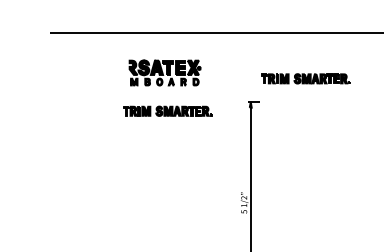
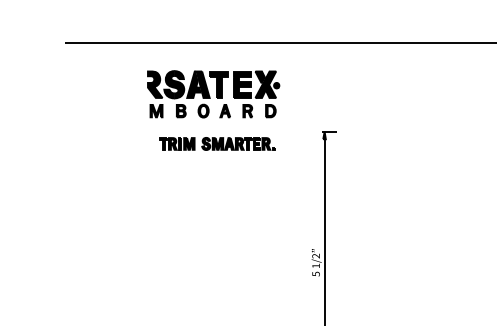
part: (164, 73) -> (213, 94), size x1.43
part: (306, 78) -> (396, 101), removed

